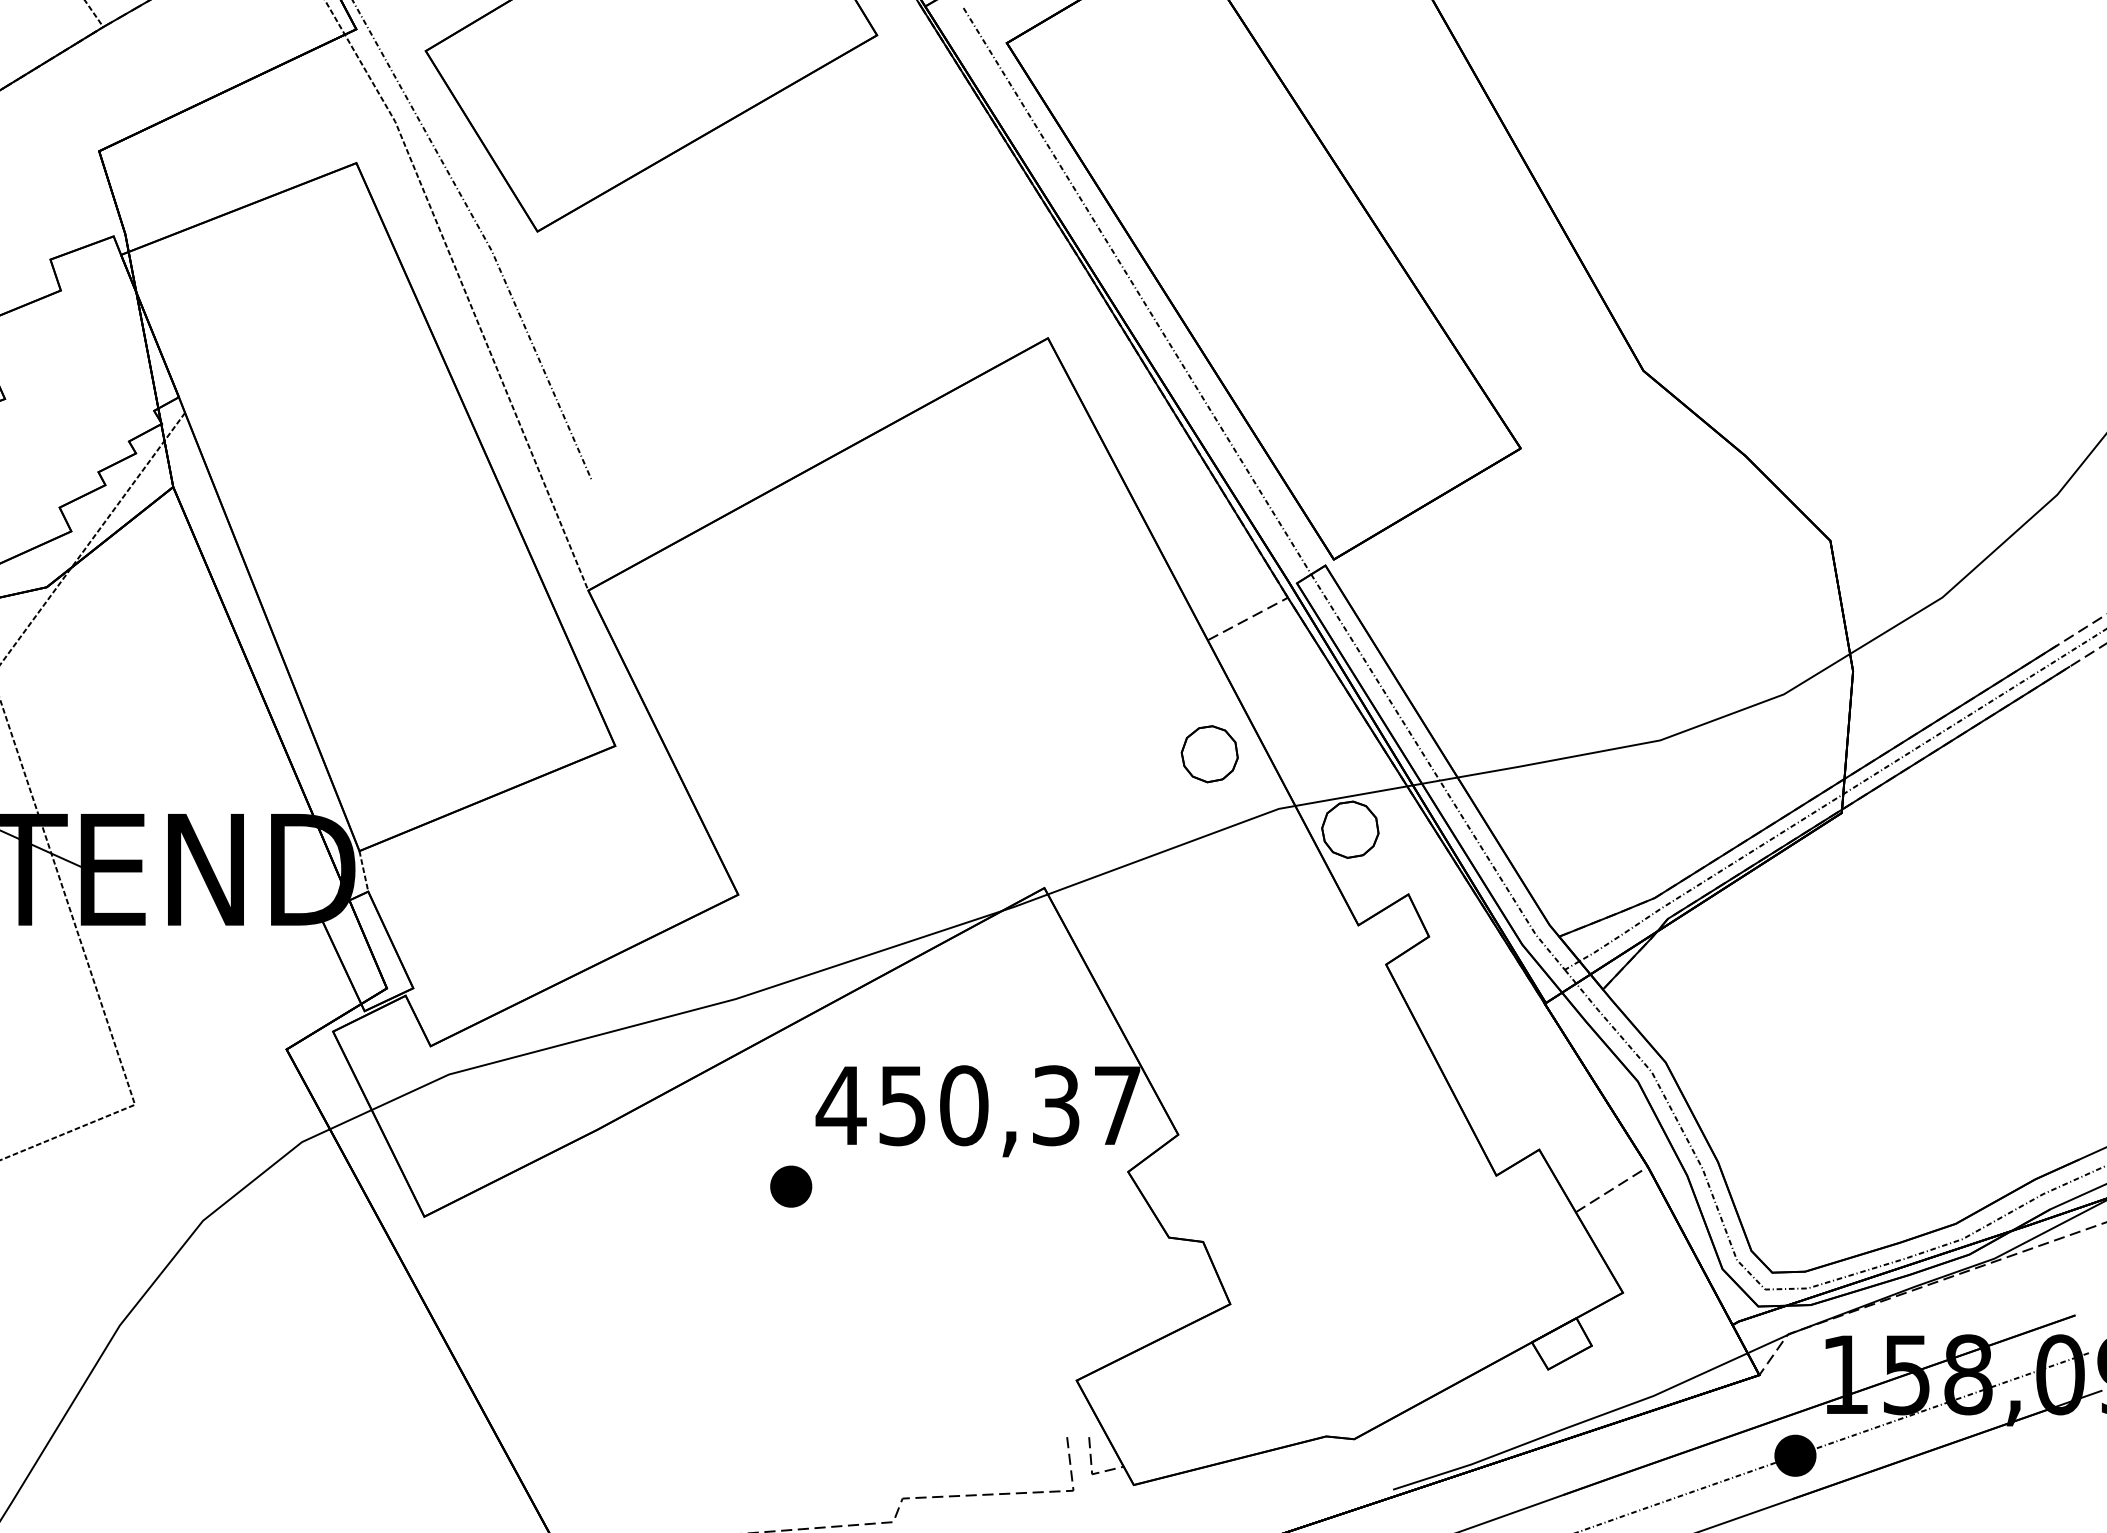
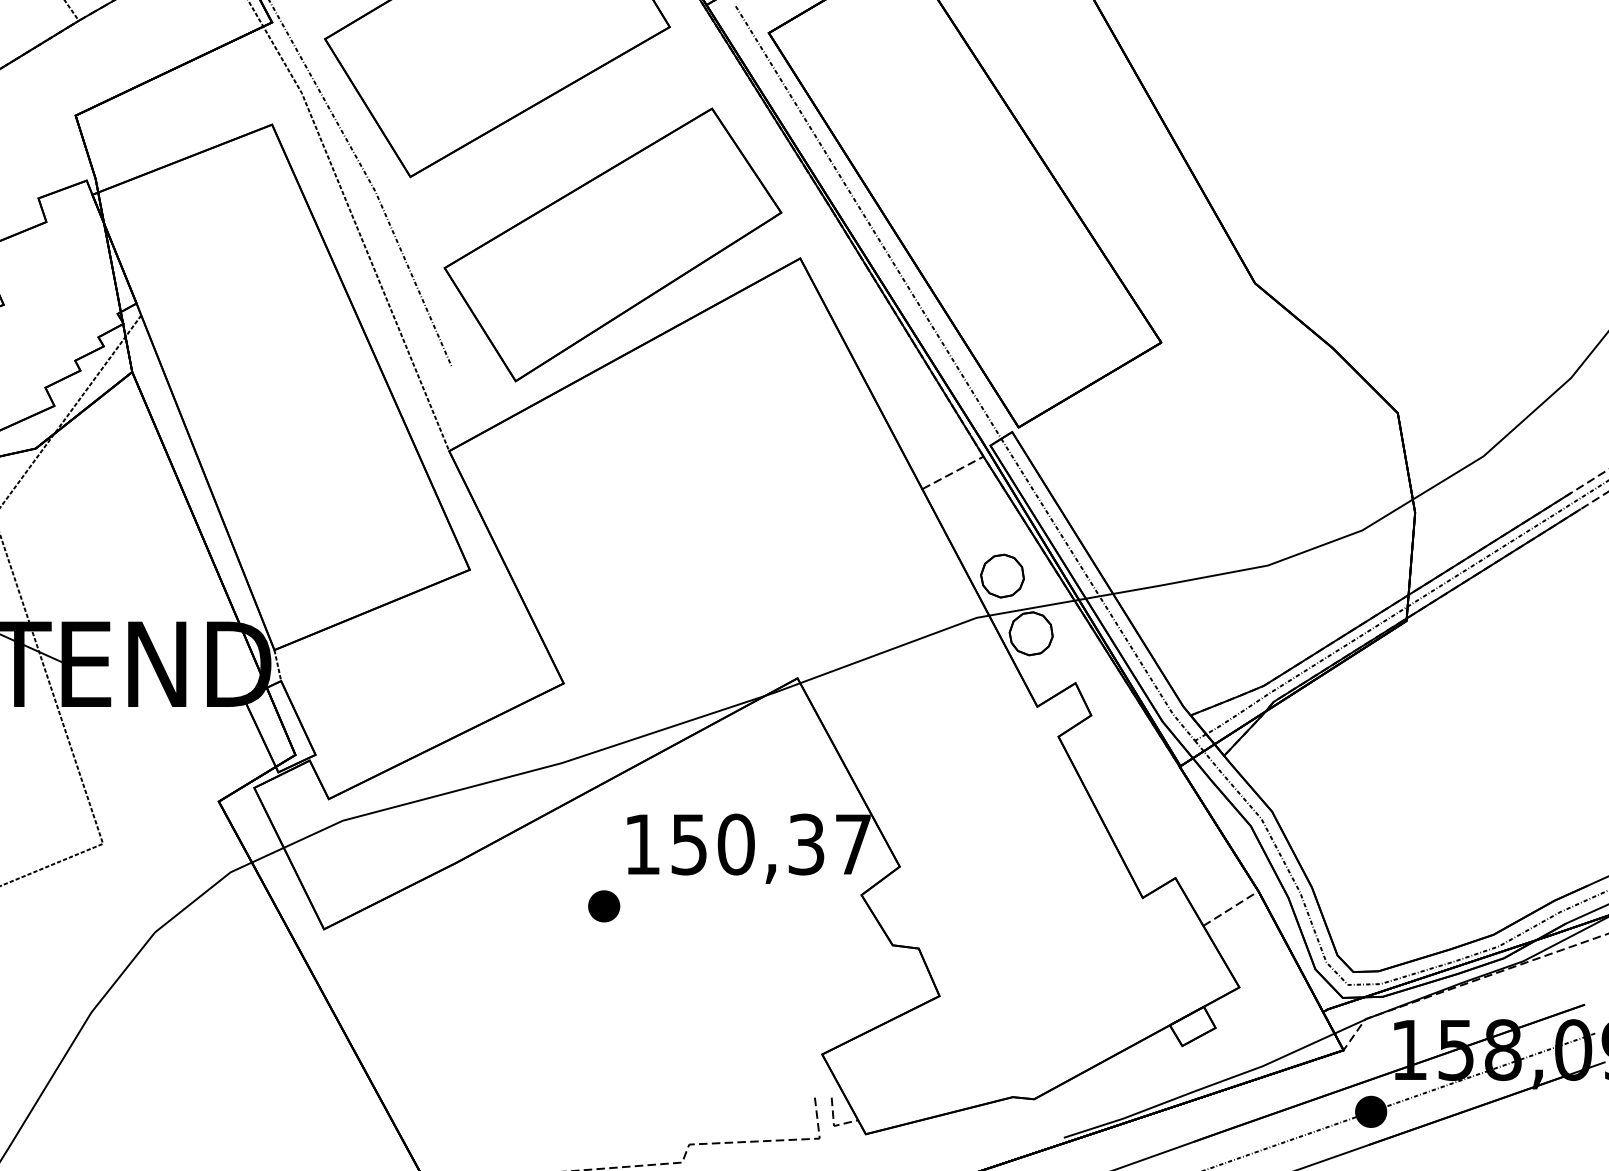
part: (802, 320) -> (612, 244), added
part: (1209, 754) -> (1002, 576), moved
text: (840, 1105) -> (641, 844), 450,37 -> 150,37

